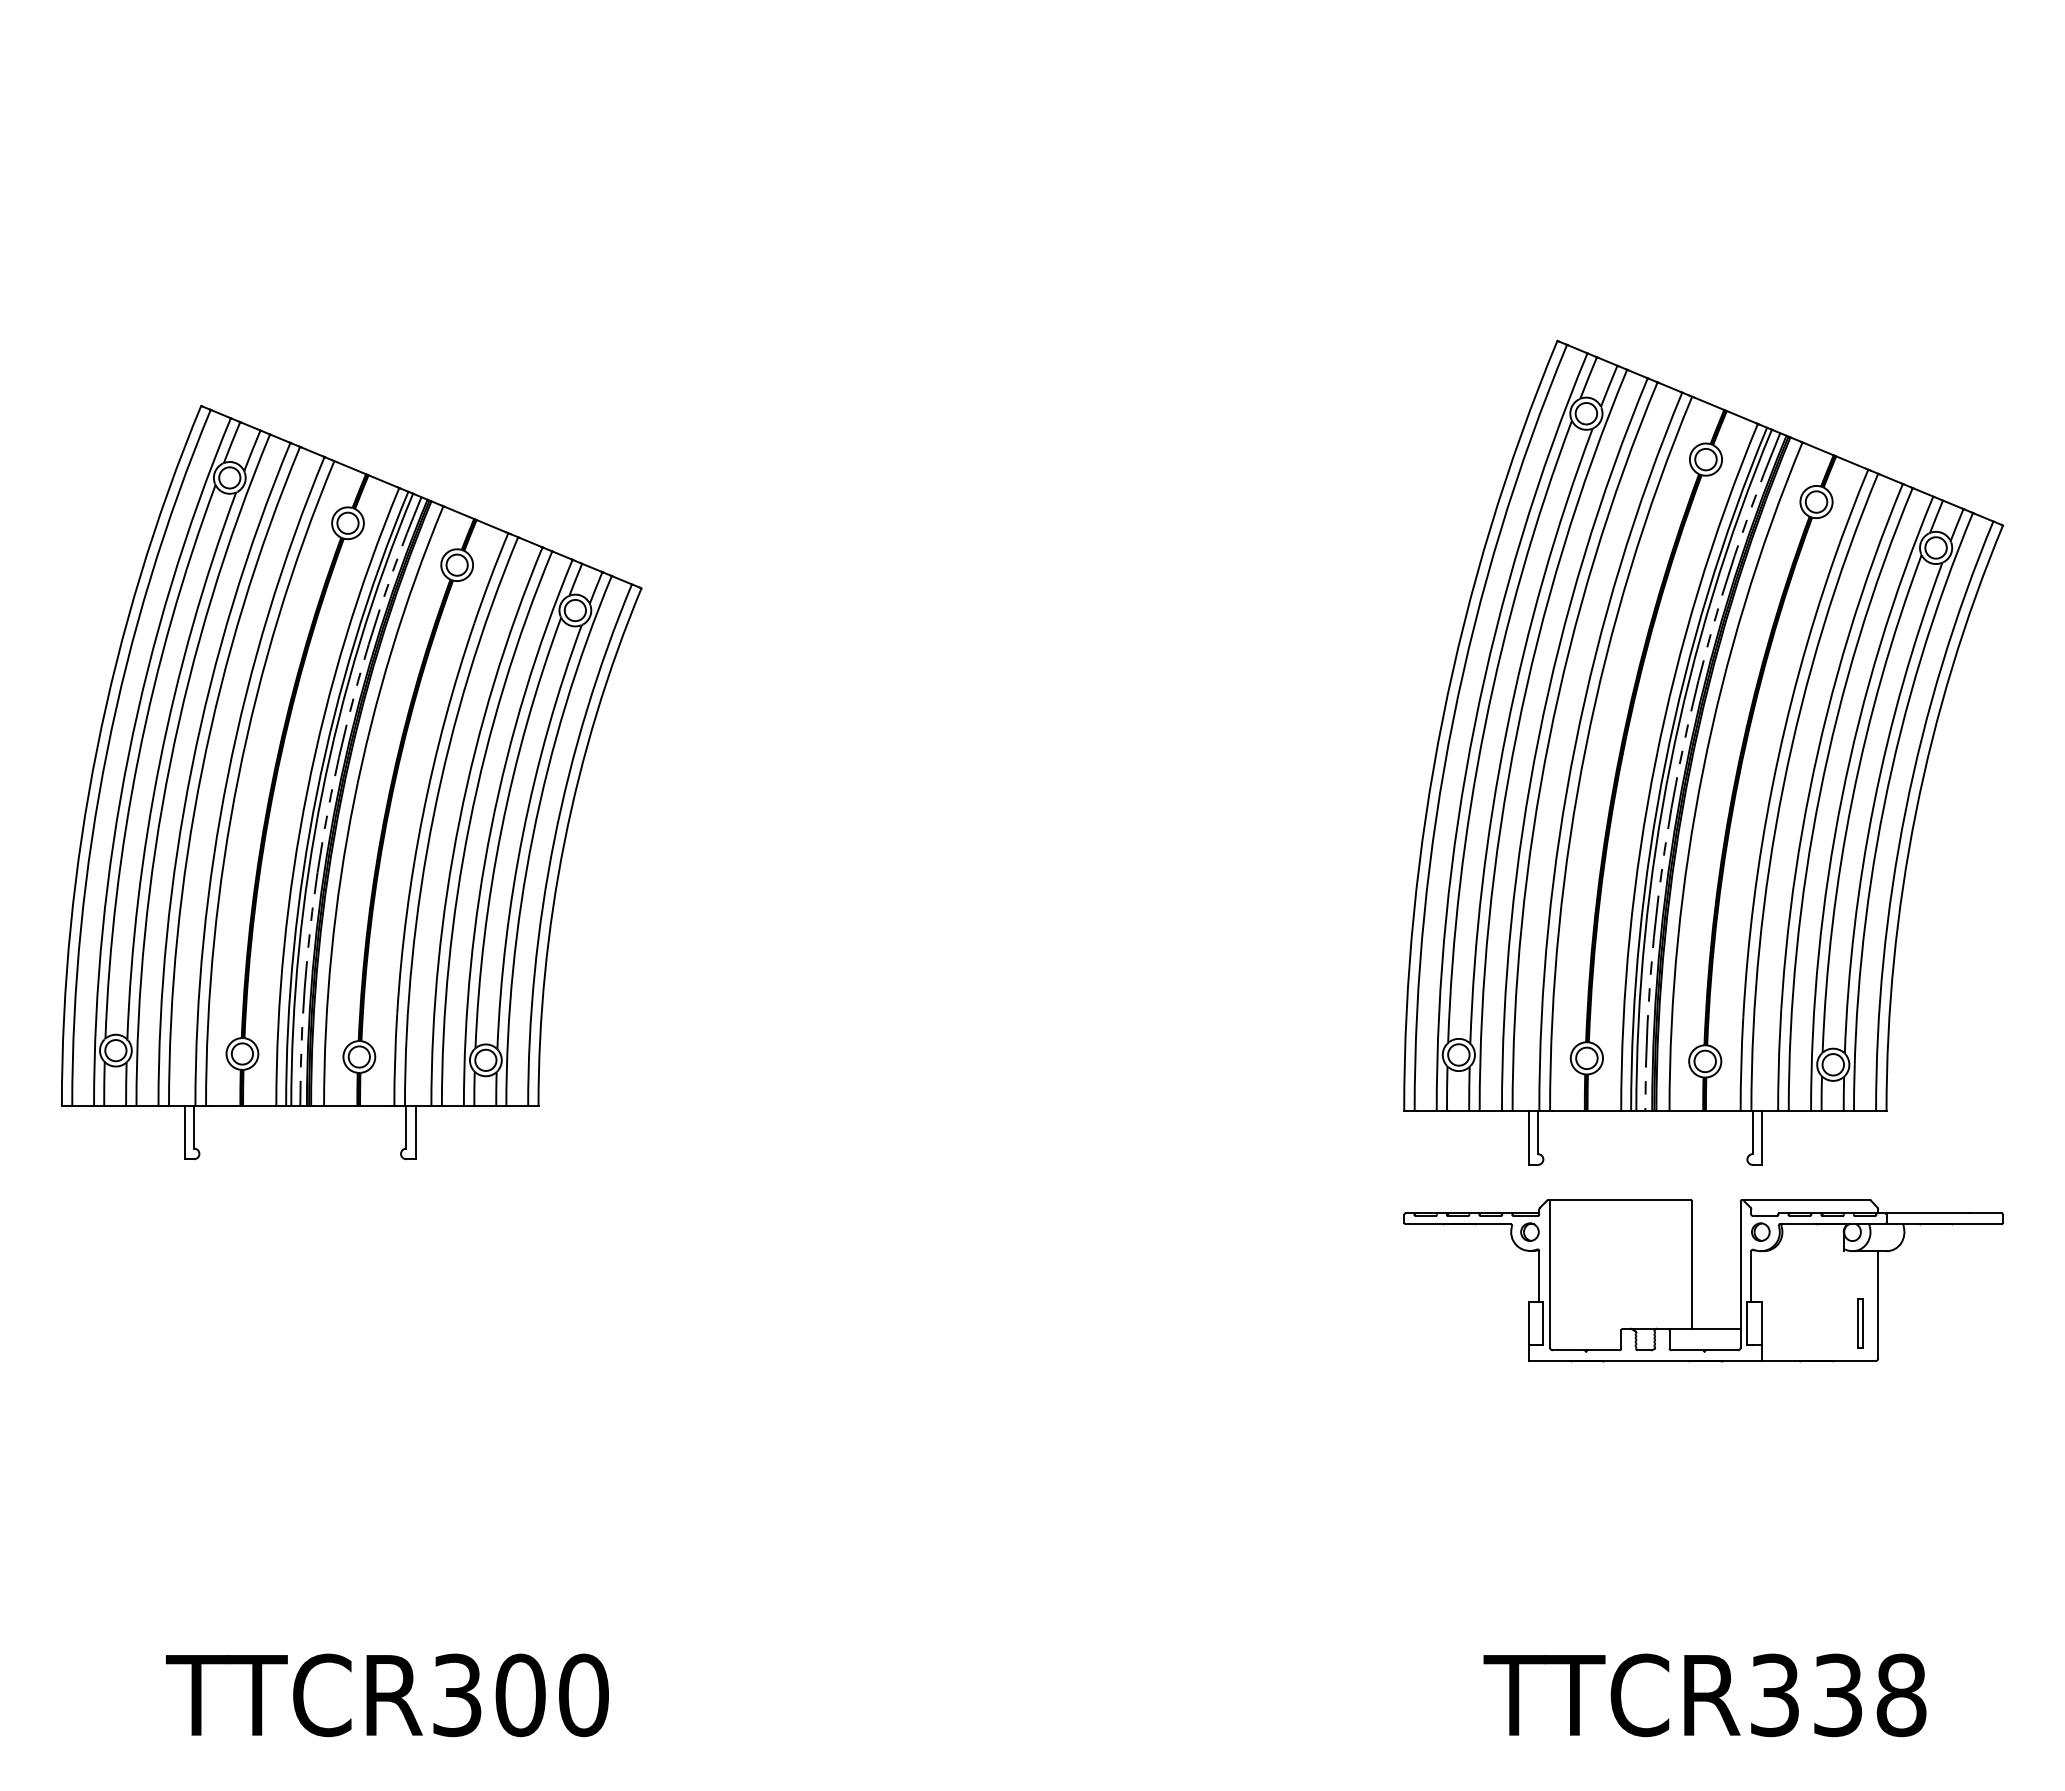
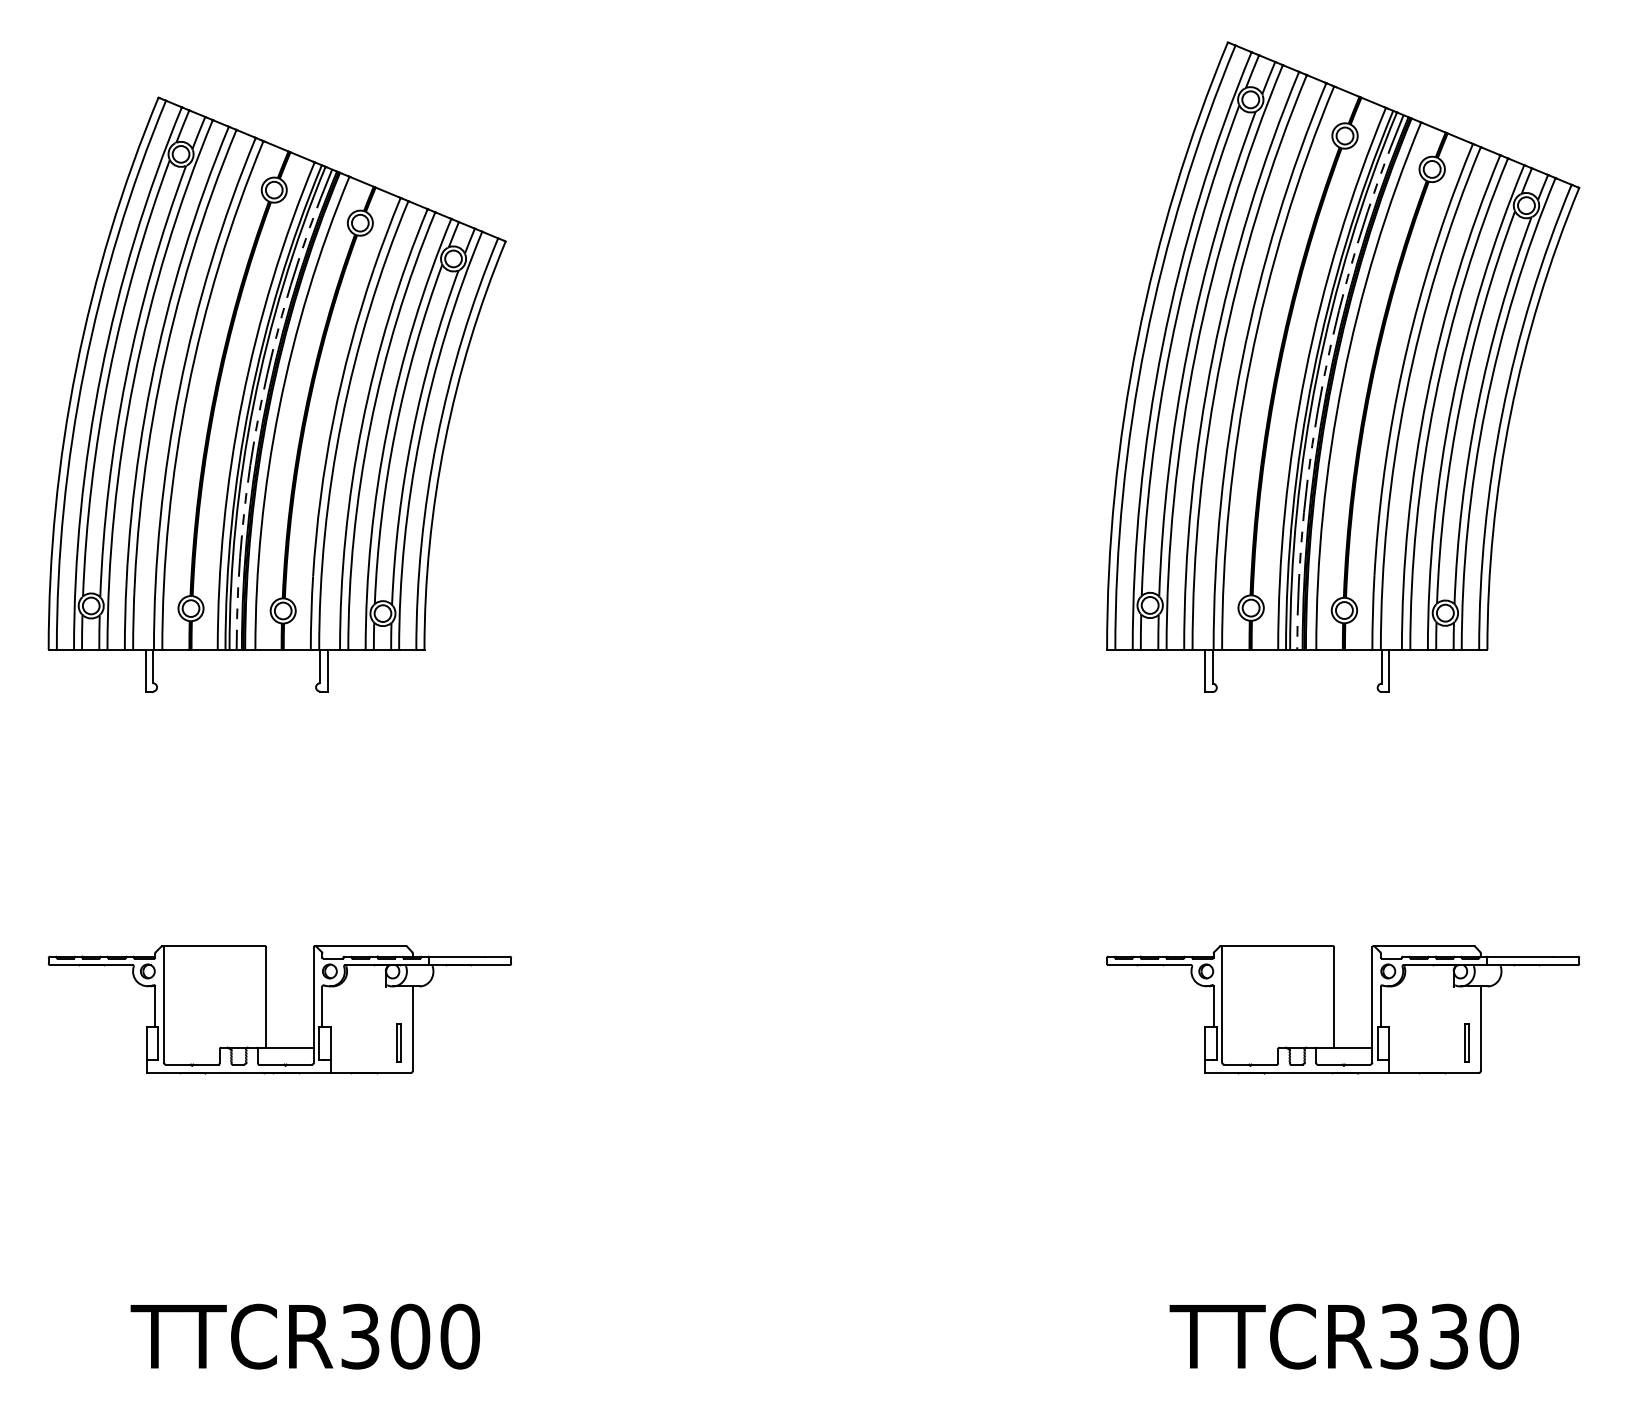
part: (1703, 752) -> (1343, 366), moved
part: (351, 782) -> (277, 394), moved
part: (338, 1280) -> (266, 1009), added
text: (1901, 1695) -> (1499, 1336), TTCR338 -> TTCR330

